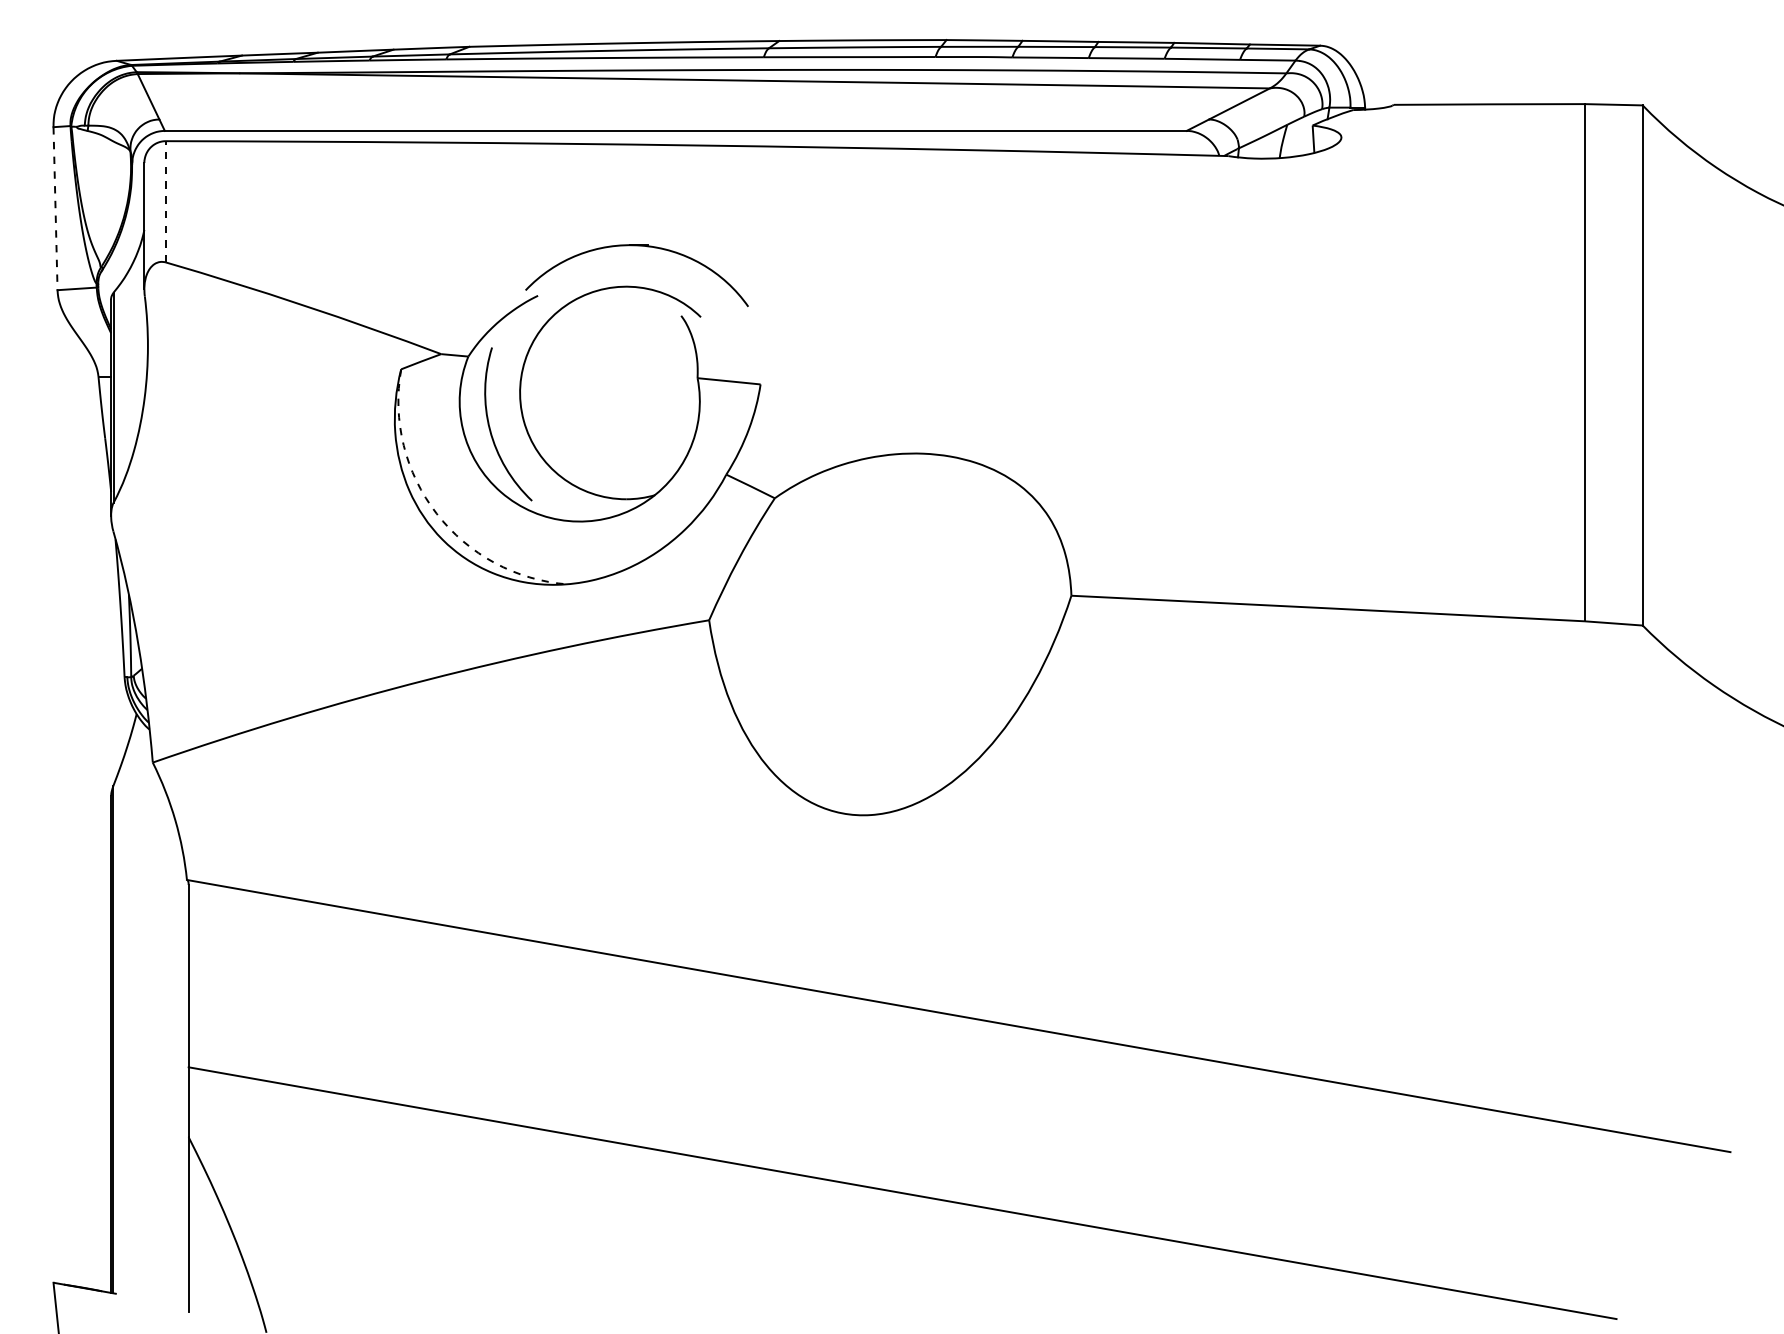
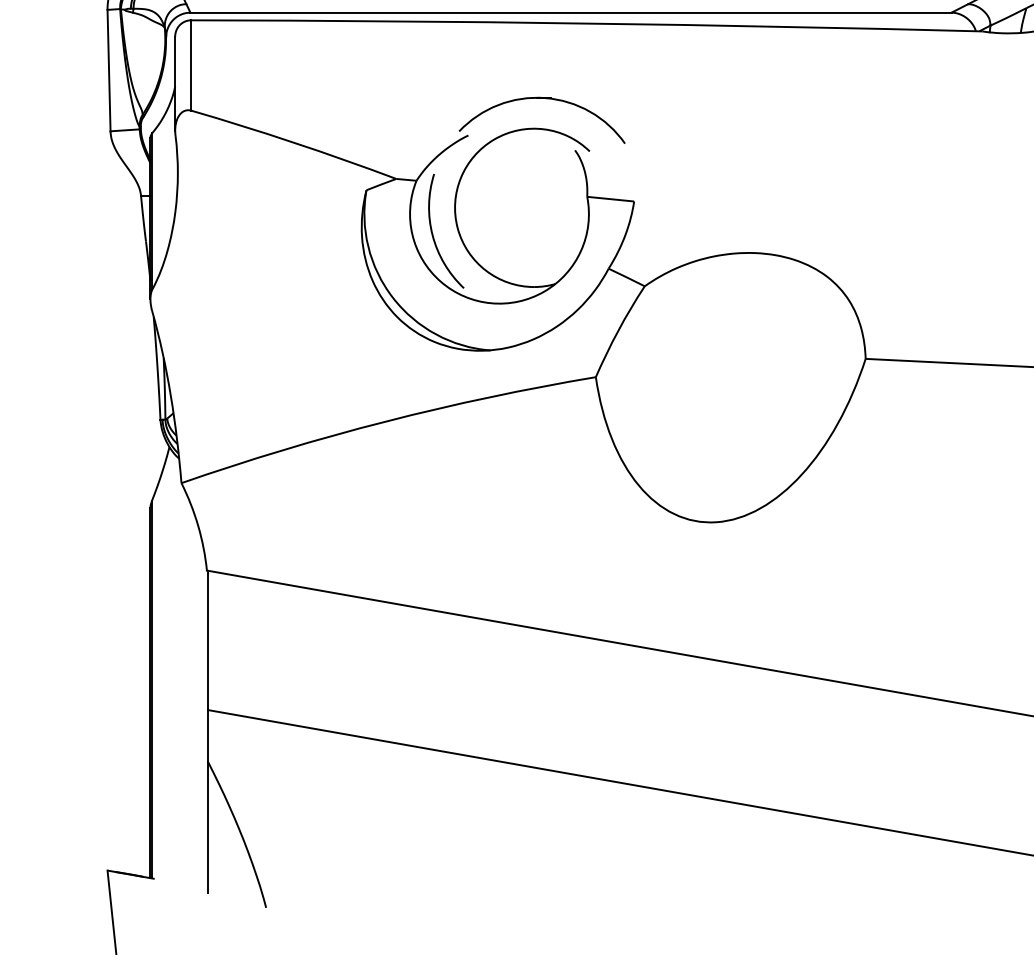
line: (165, 201) -> (190, 65), dashed -> solid
line: (55, 208) -> (109, 70), dashed -> solid
arc: (436, 513) -> (392, 297), dashed -> solid

